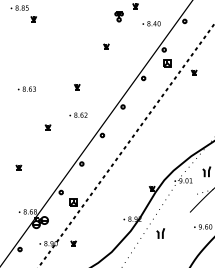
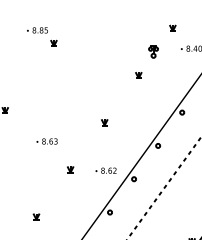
part: (118, 16) -> (152, 51), moved
text: (26, 88) -> (46, 140), moved
text: (78, 114) -> (106, 169), moved

